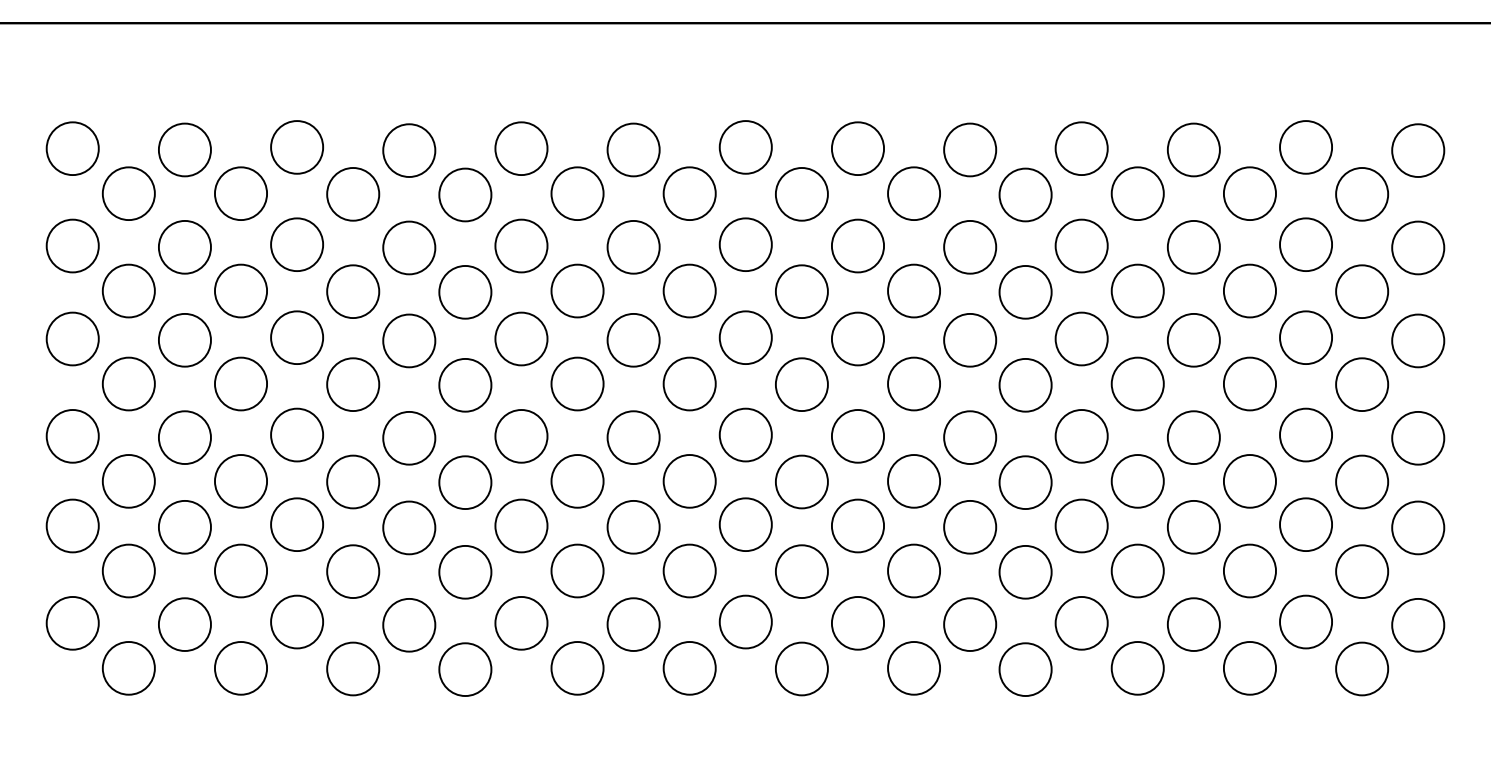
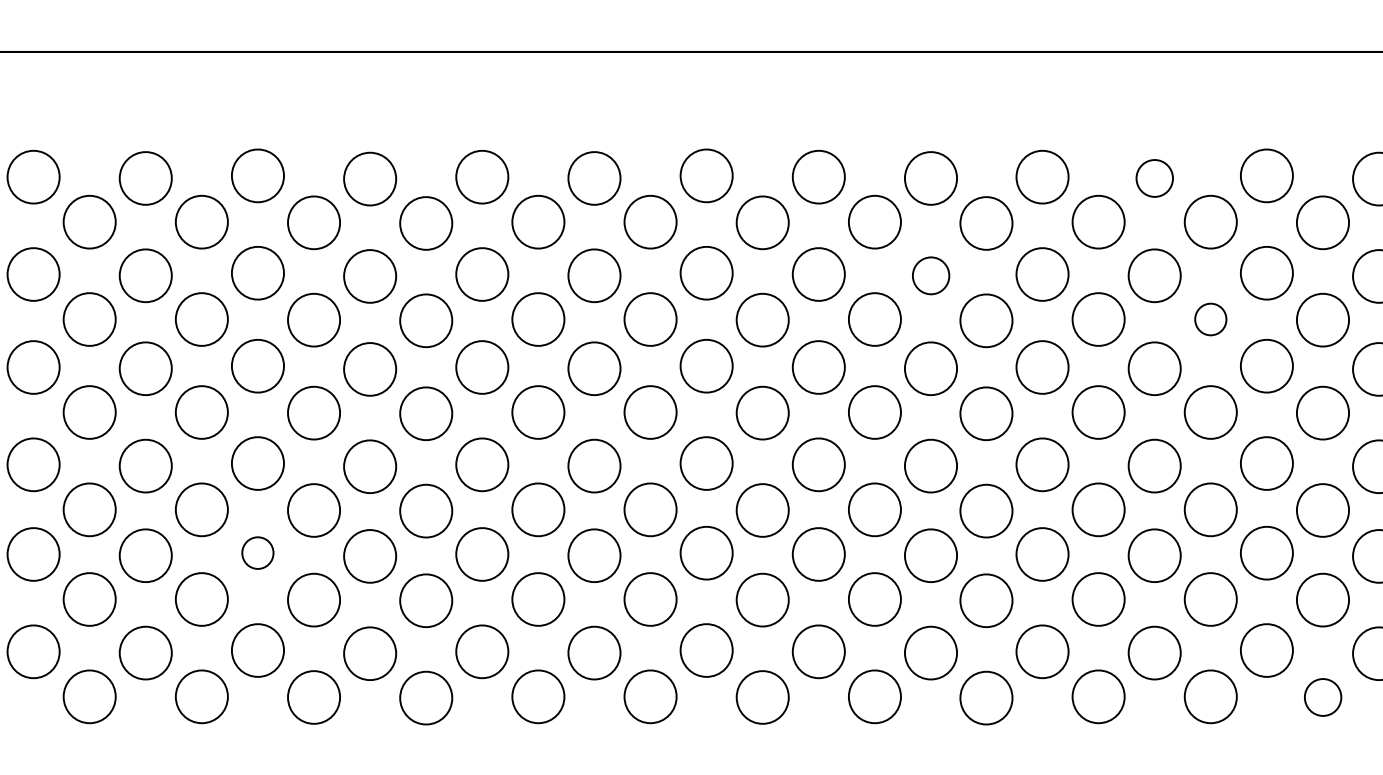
part: (1193, 149) -> (1154, 177), size x0.7
part: (970, 247) -> (931, 275), size x0.7
part: (1249, 290) -> (1210, 318), size x0.6
part: (296, 524) -> (257, 552), size x0.6
part: (1362, 668) -> (1323, 696), size x0.7

